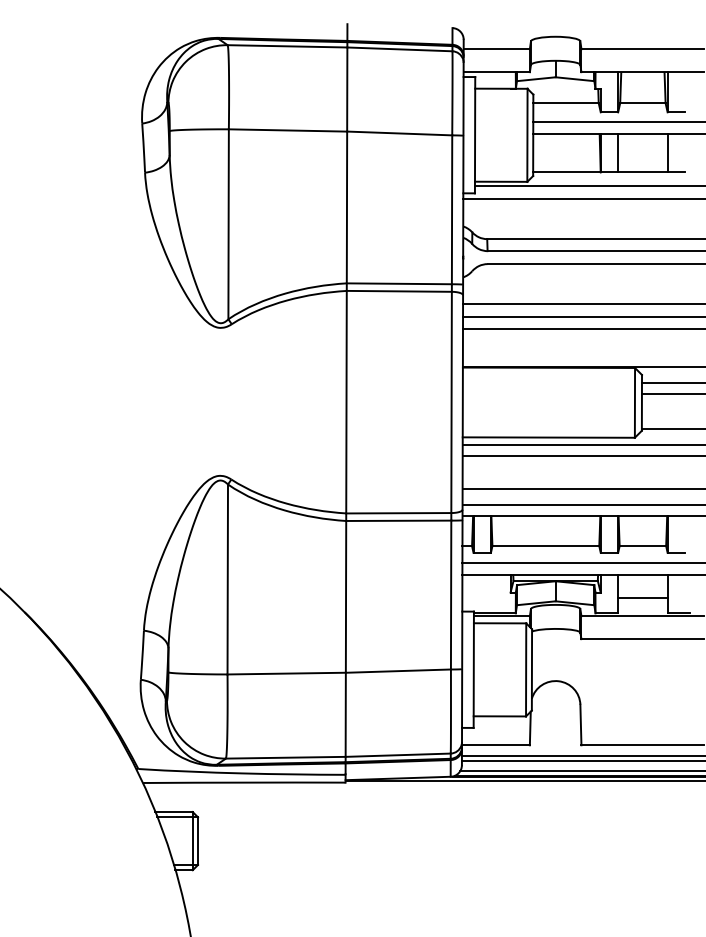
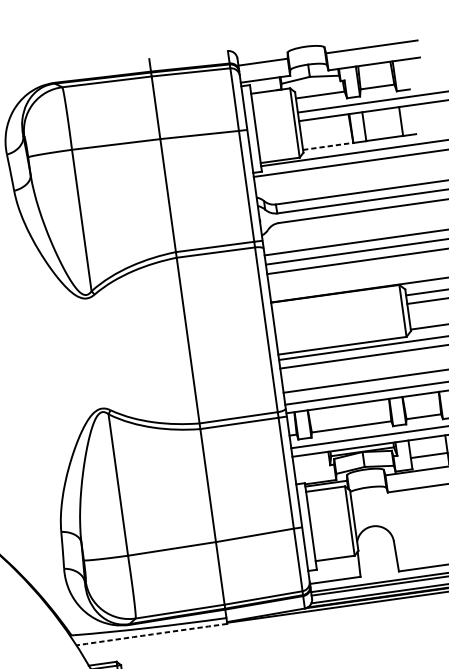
line: (566, 172) -> (327, 146), solid -> dashed
arc: (244, 782) -> (152, 634), solid -> dashed

